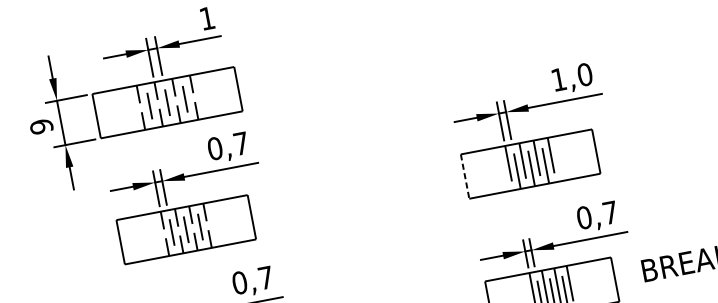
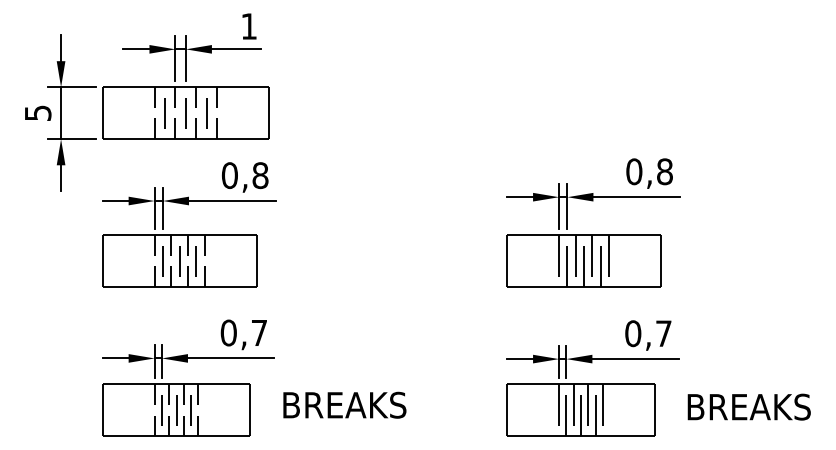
text: (571, 76) -> (649, 171), 1,0 -> 0,8
text: (41, 127) -> (37, 113), 9 -> 5
text: (241, 143) -> (260, 175), 0,7 -> 0,8
line: (465, 176) -> (507, 261), dashed -> solid

